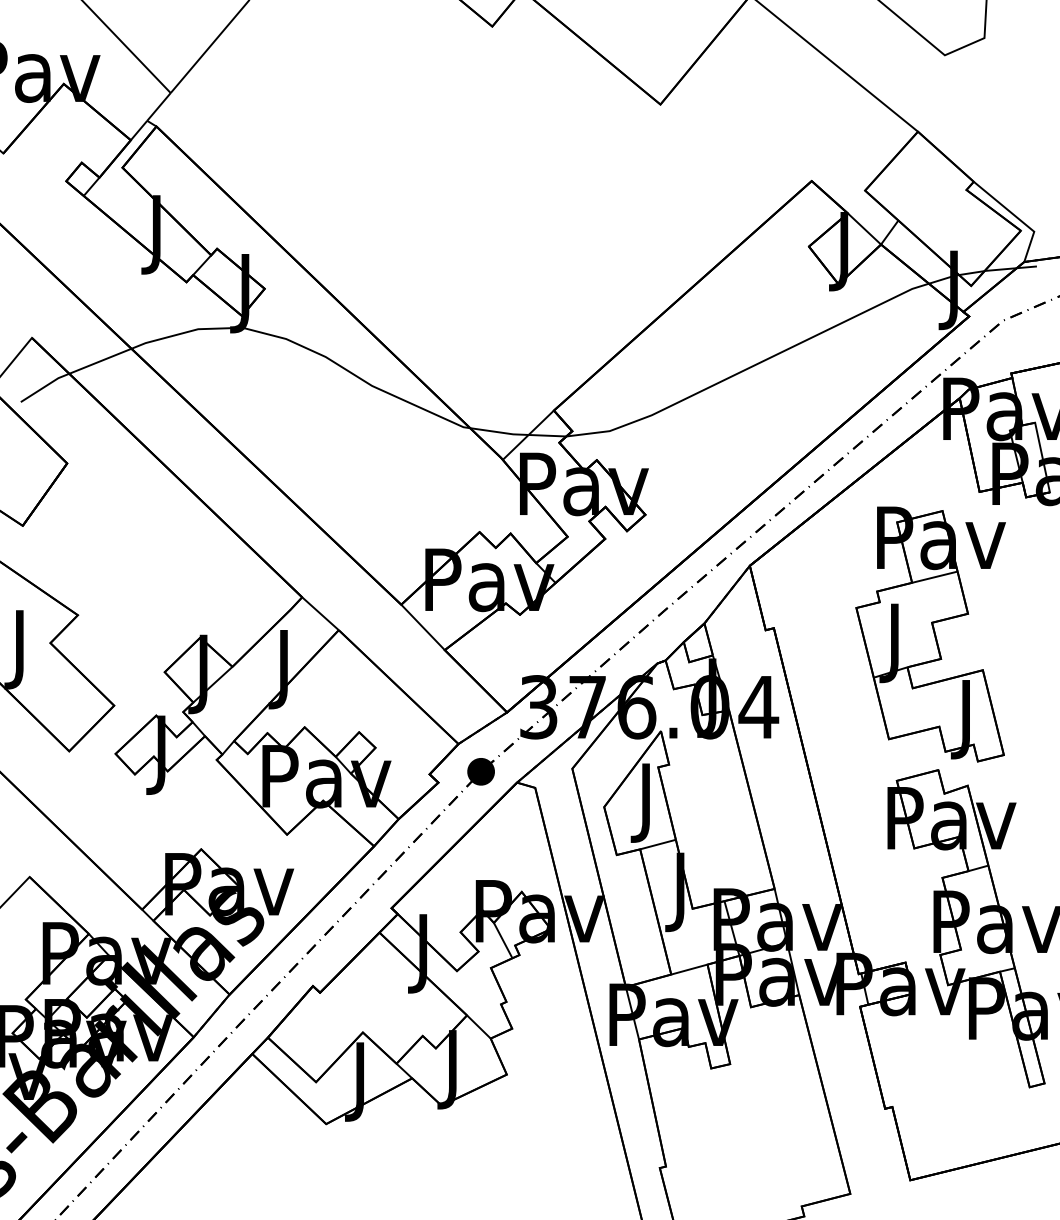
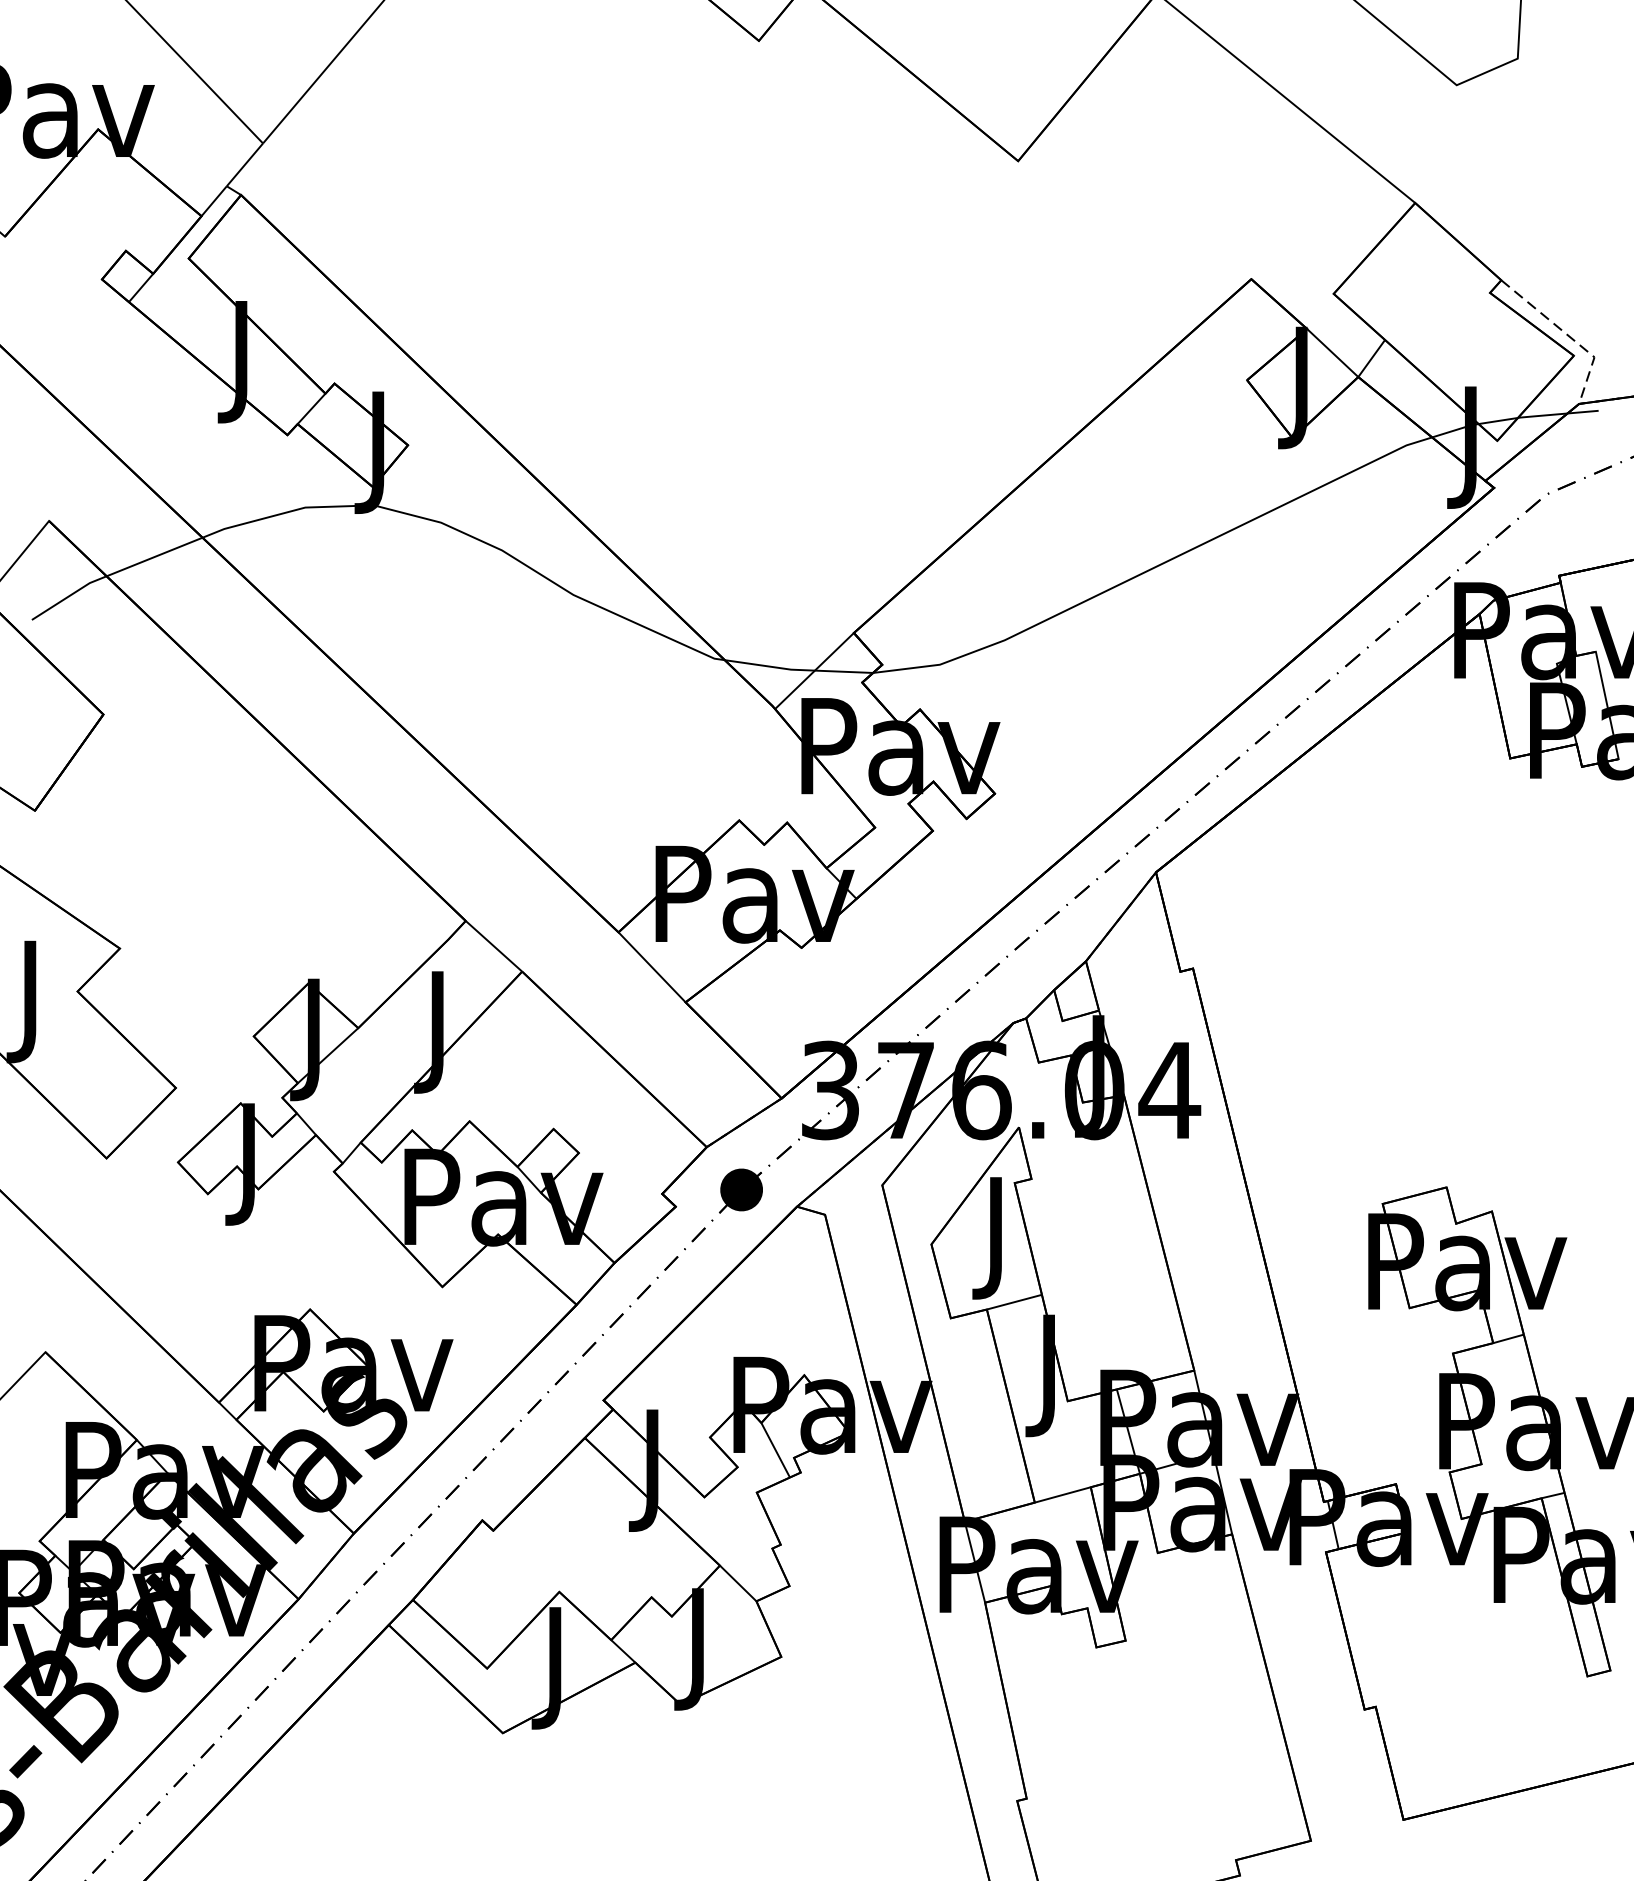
line: (1016, 217) -> (1567, 335), solid -> dashed
part: (930, 634) -> (1434, 978), removed

